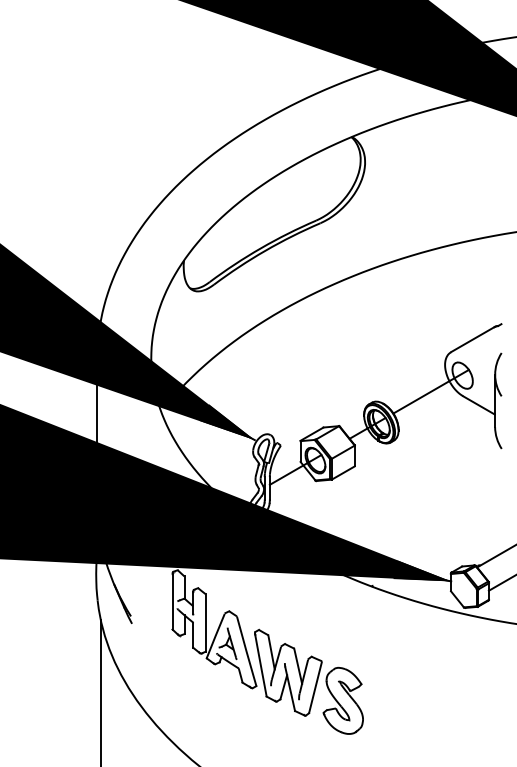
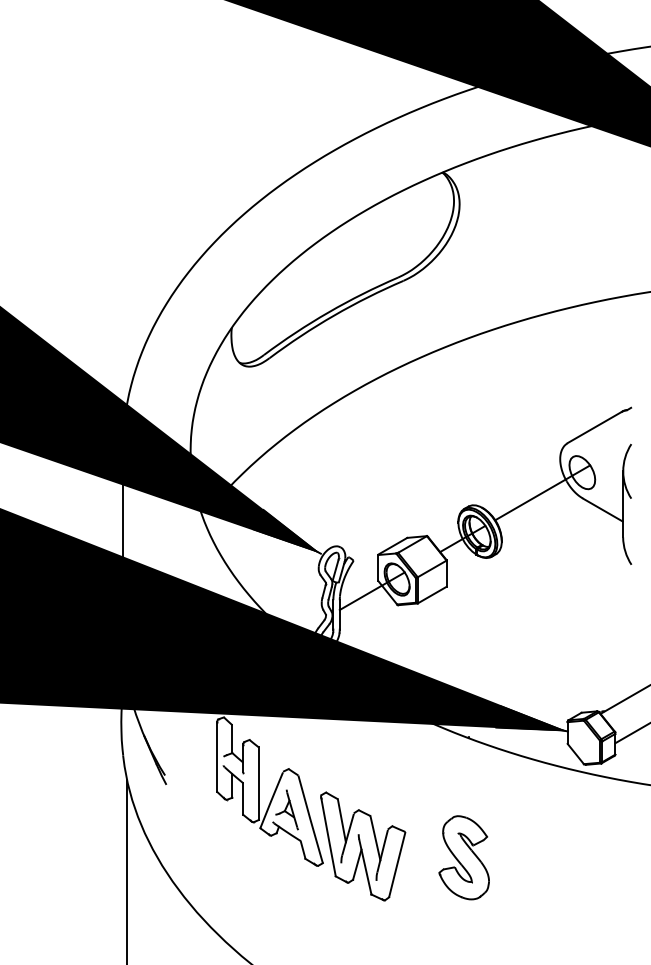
part: (342, 700) -> (463, 857), moved

